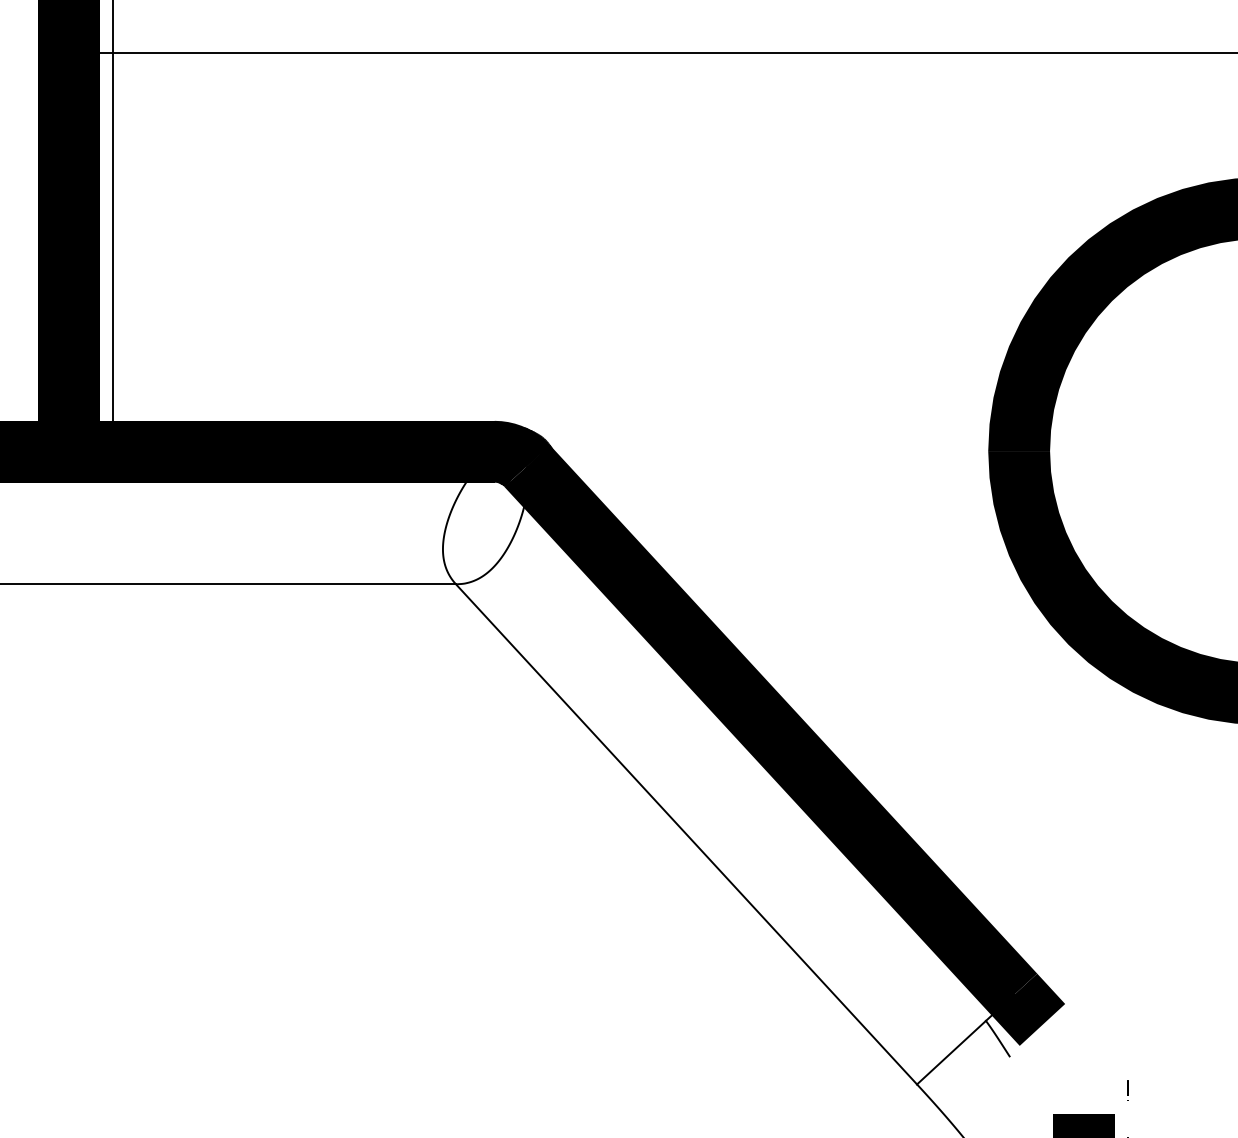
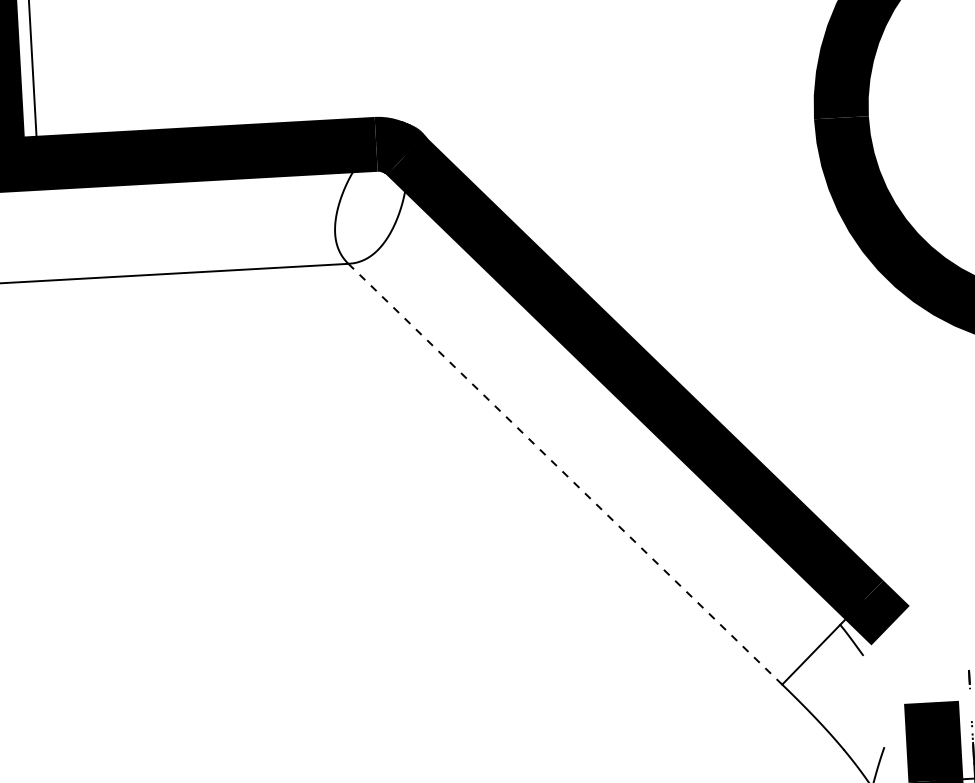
line: (686, 834) -> (565, 474), solid -> dashed

